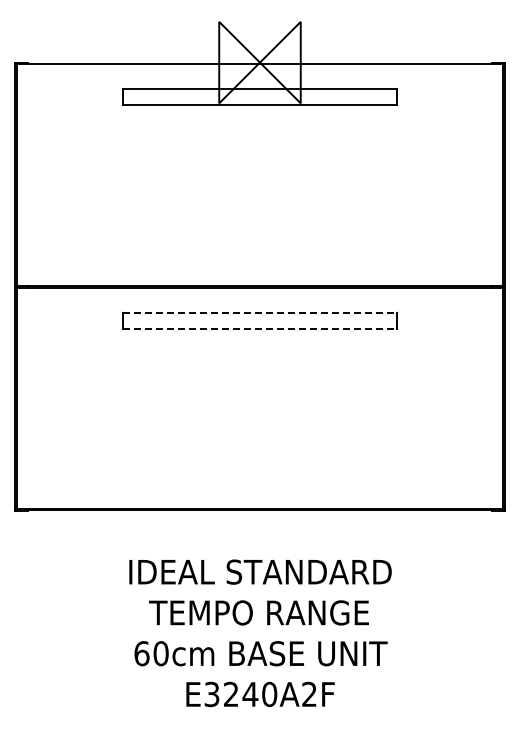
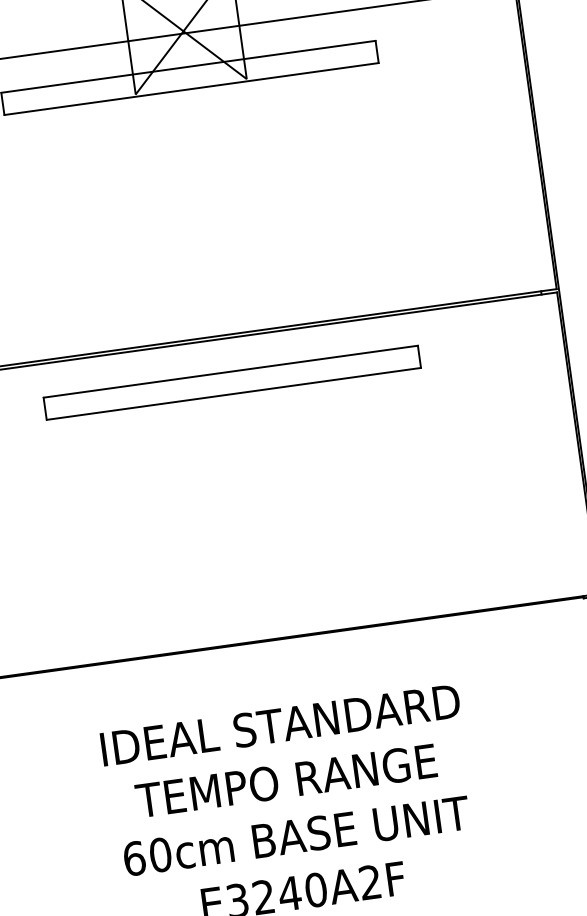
line: (260, 312) -> (231, 371), dashed -> solid
line: (260, 328) -> (234, 393), dashed -> solid

